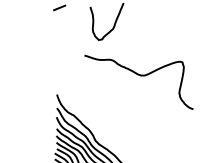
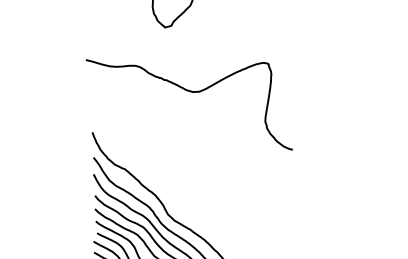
curve: (140, 76) -> (191, 93), moved

